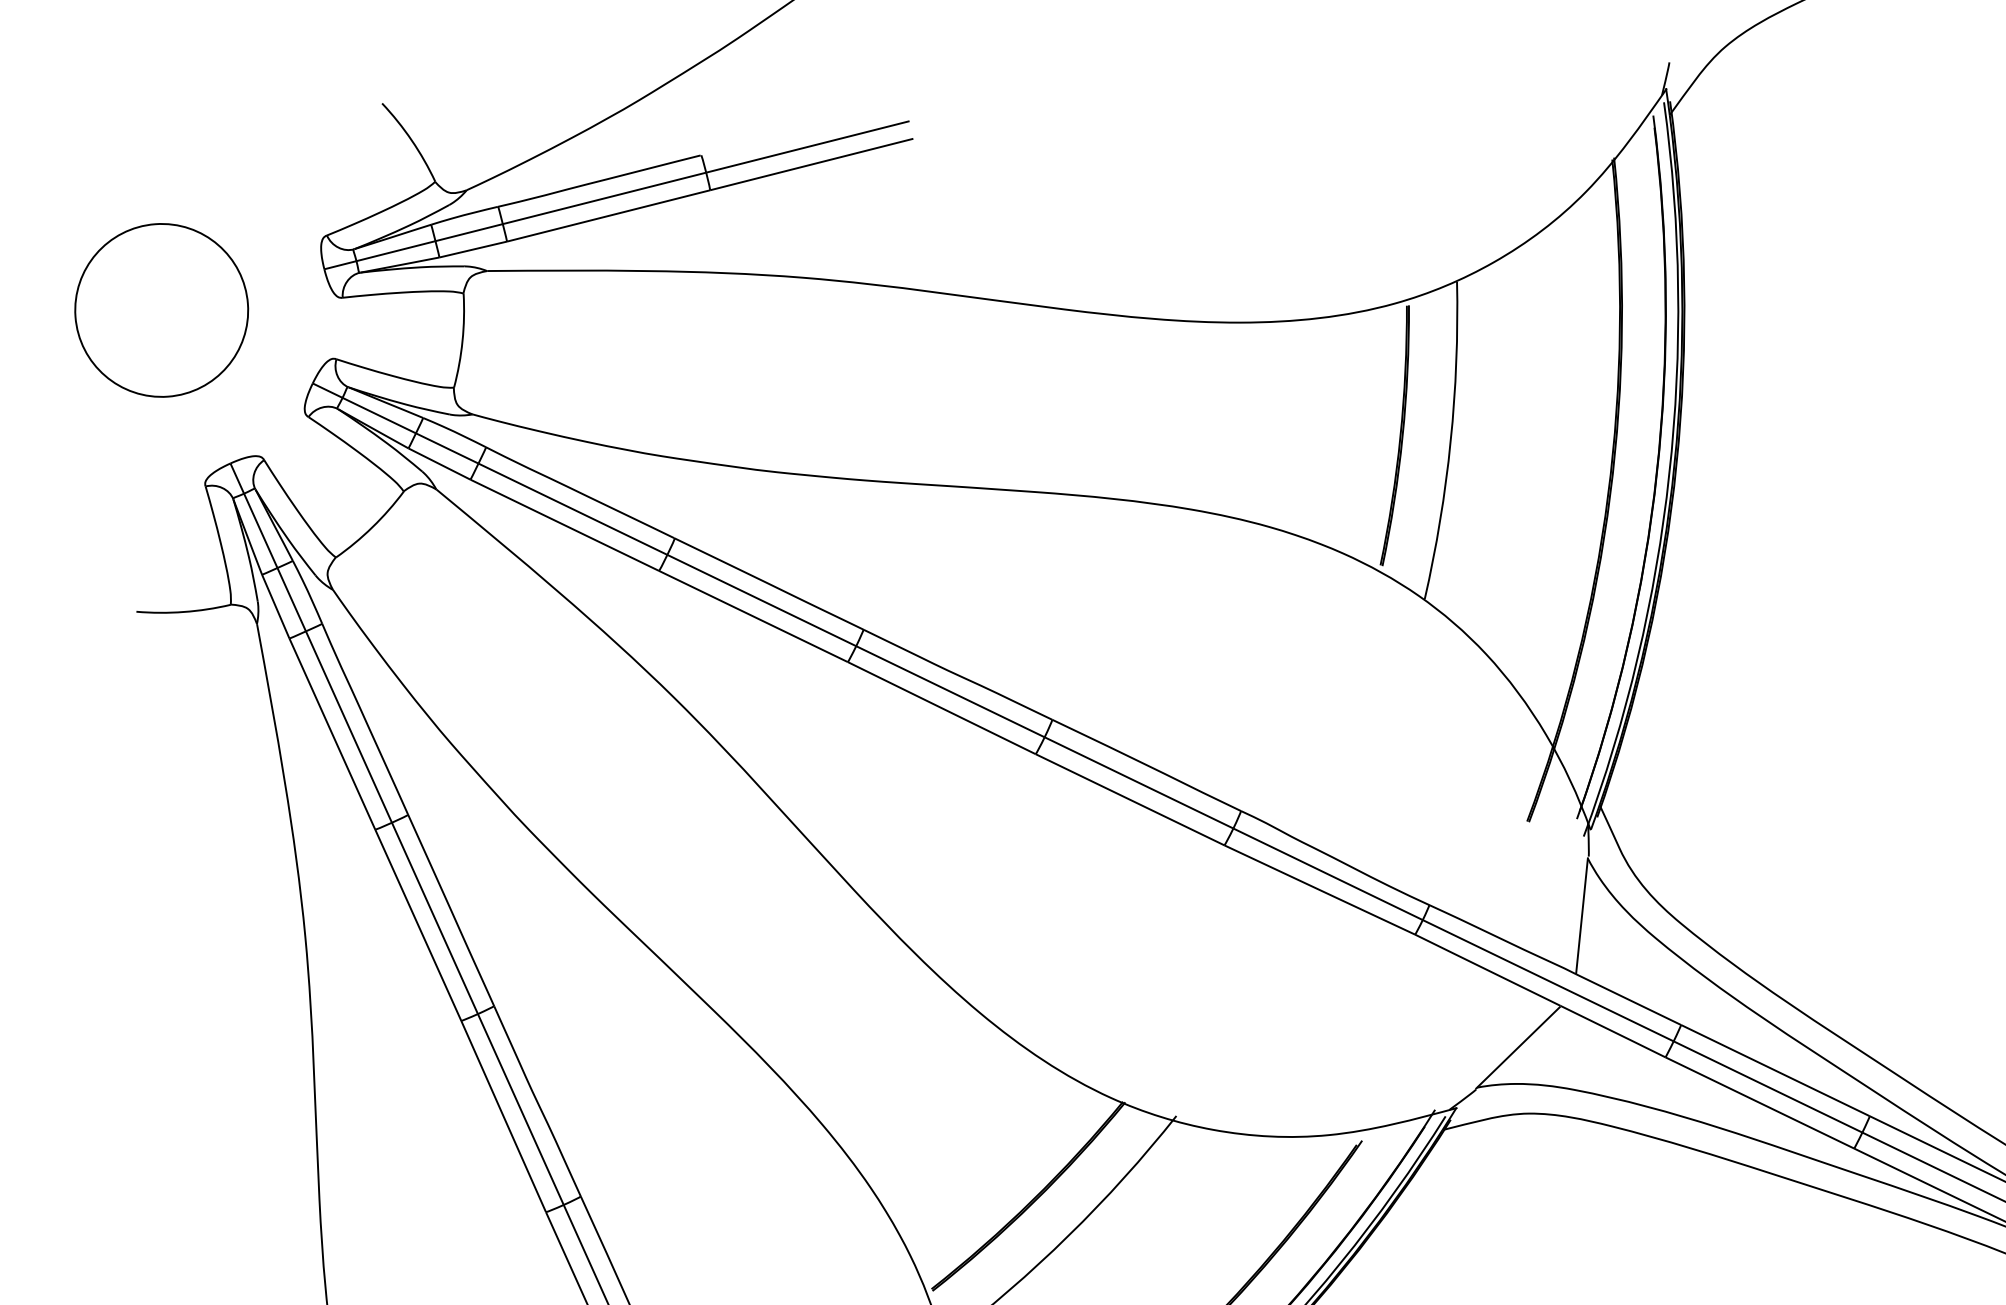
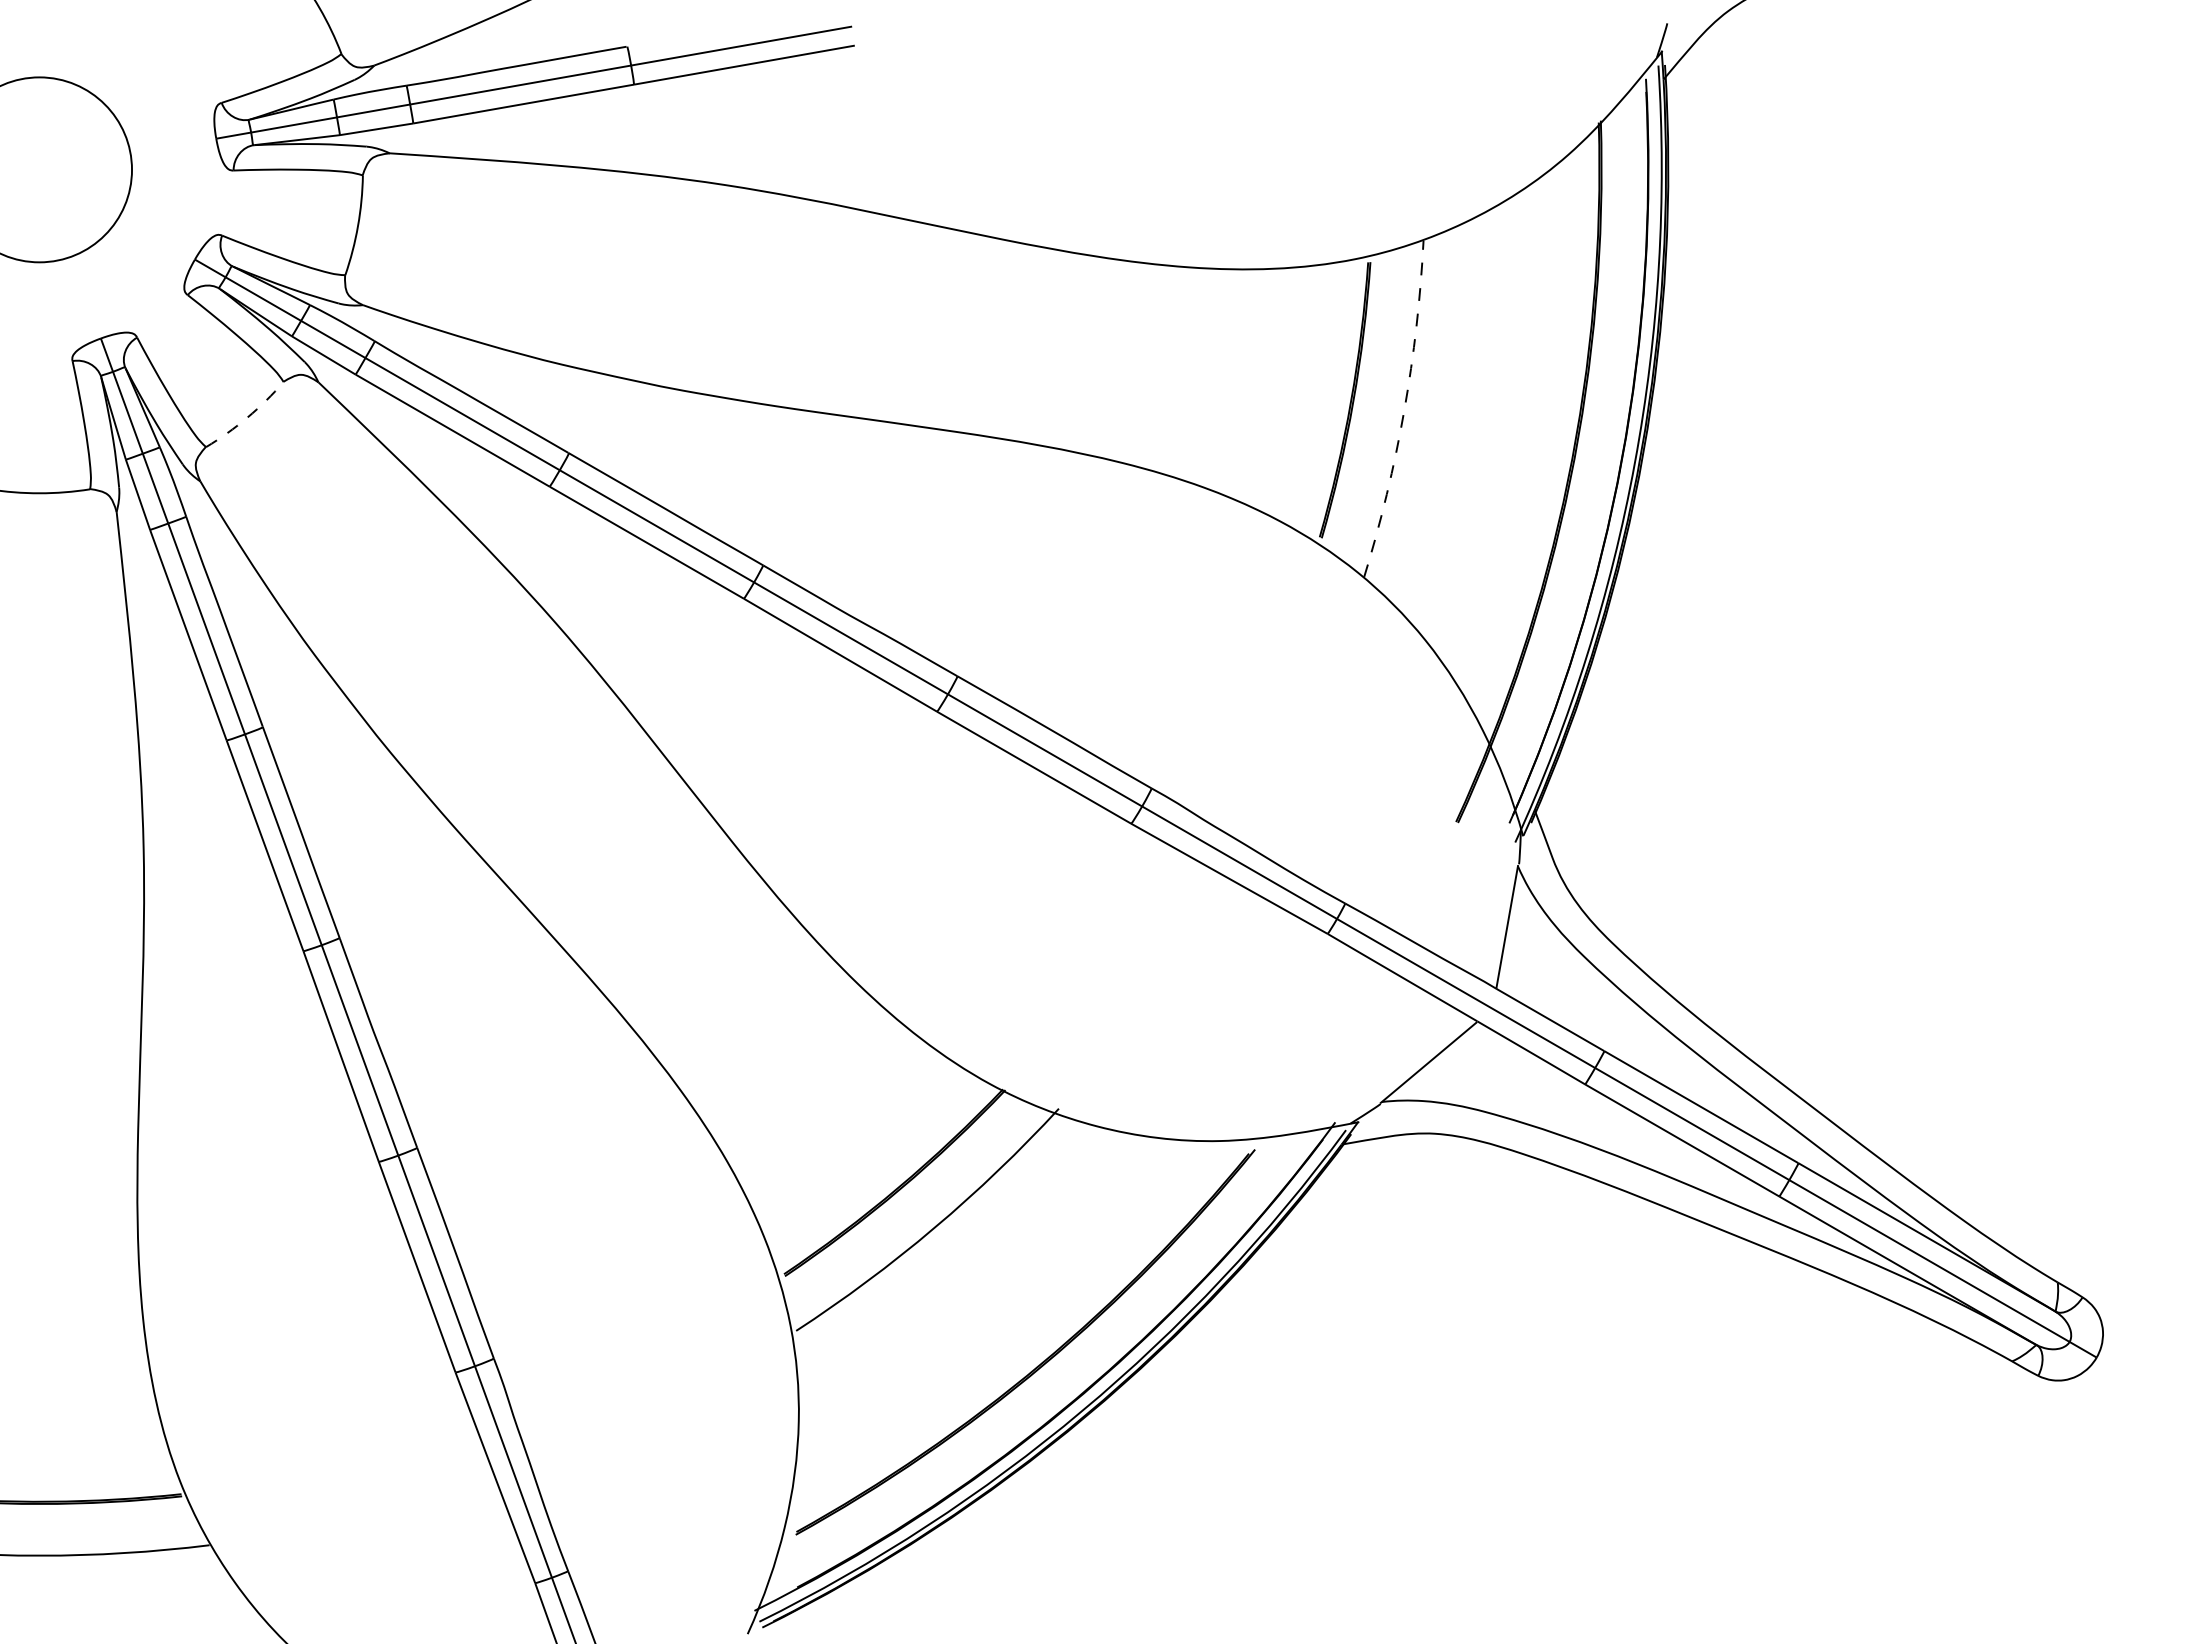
arc: (1450, 441) -> (1404, 410), solid -> dashed
arc: (372, 527) -> (247, 417), solid -> dashed

